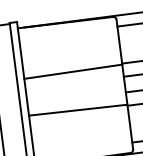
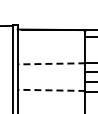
line: (73, 71) -> (51, 63), solid -> dashed
line: (78, 110) -> (51, 90), solid -> dashed

